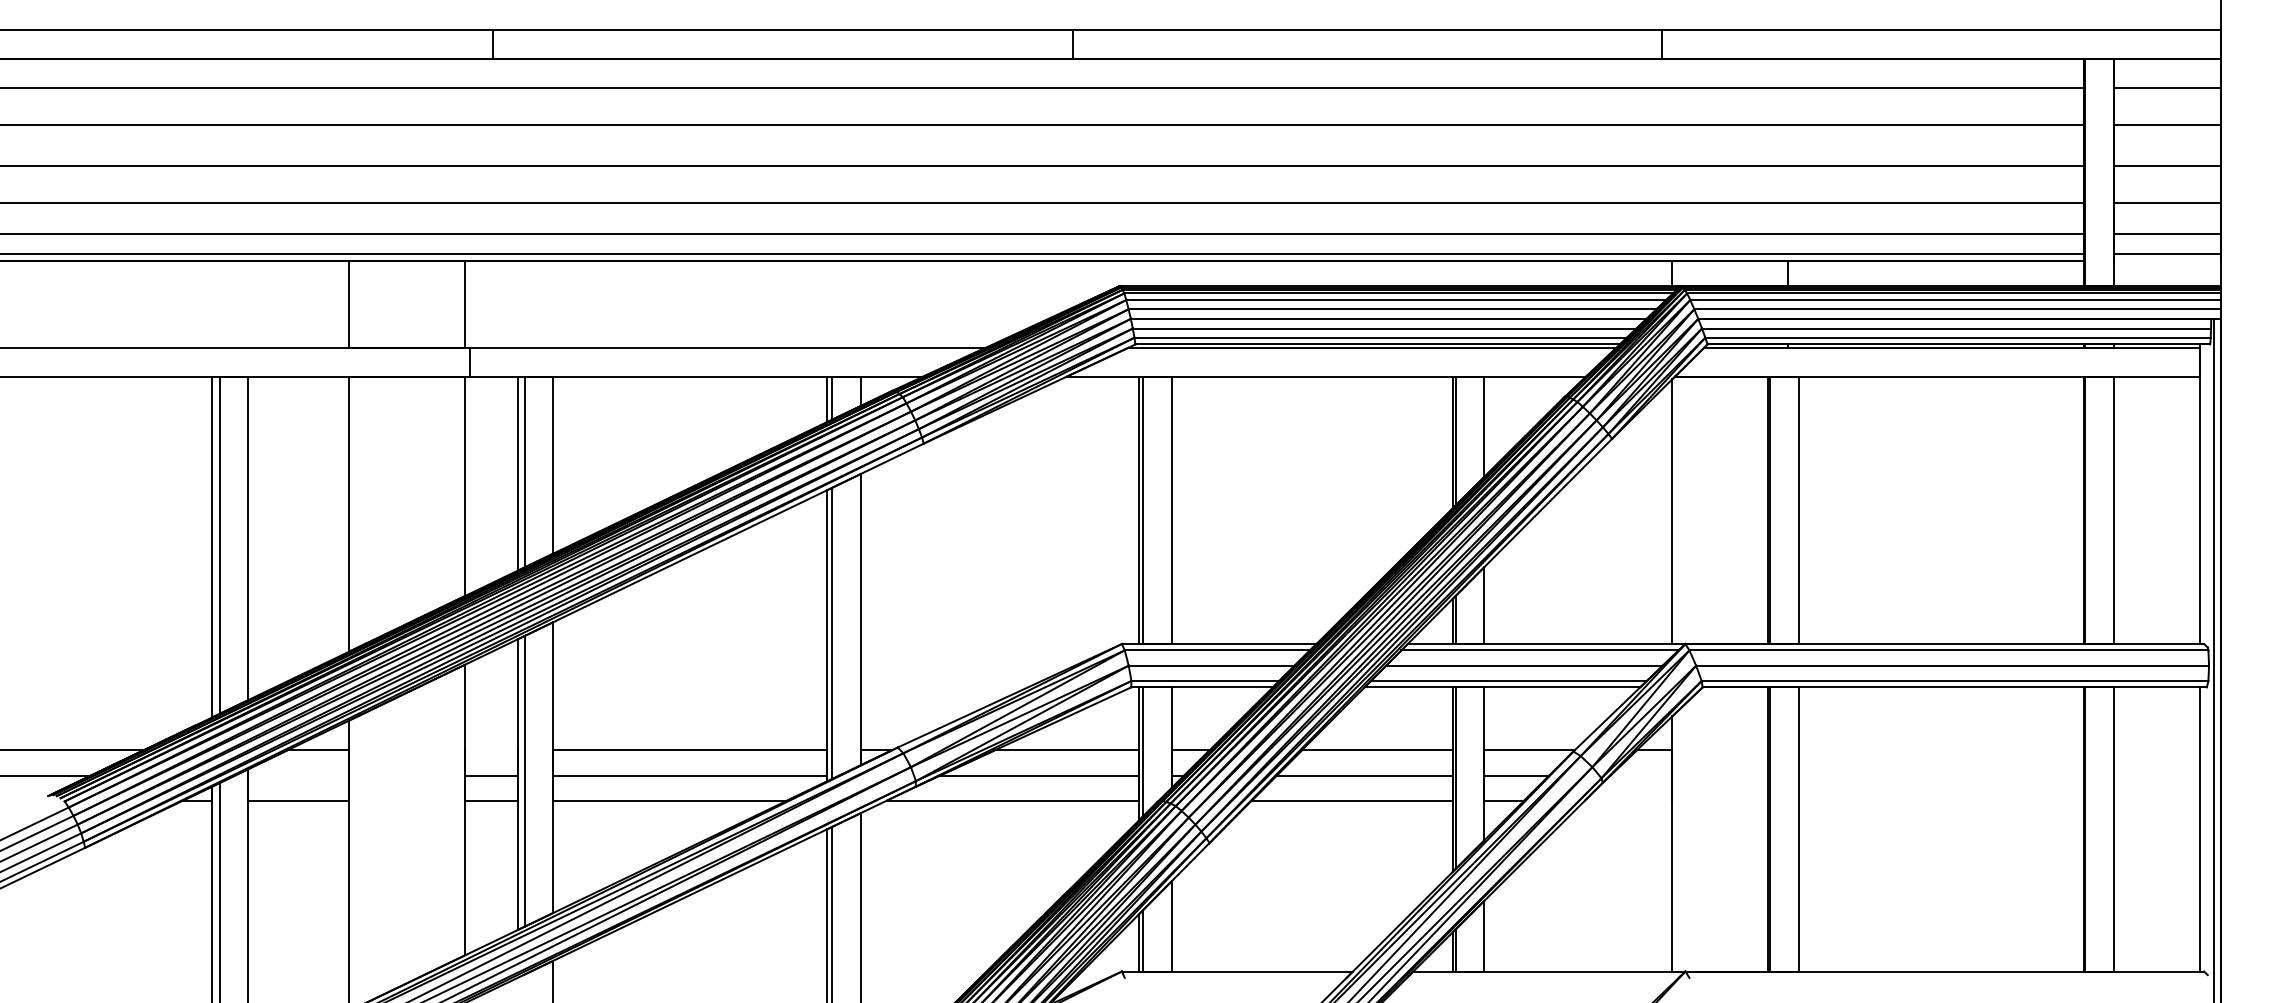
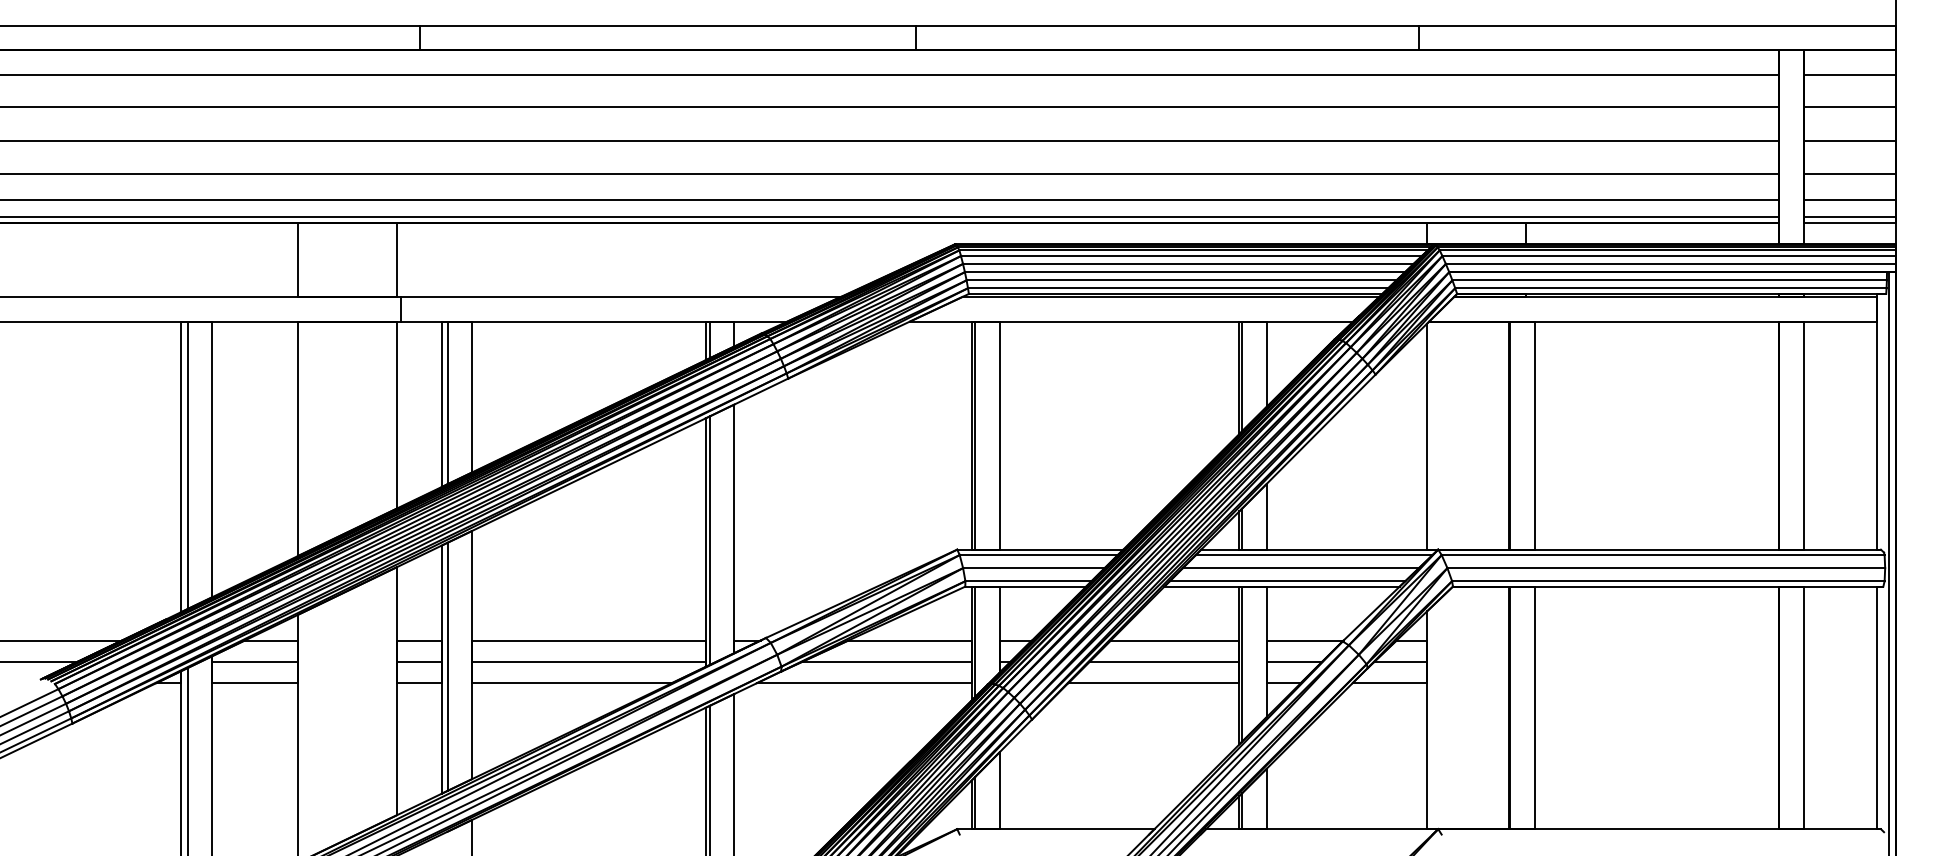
line: (2167, 261) -> (1849, 223), added
line: (491, 750) -> (419, 640), added
line: (298, 775) -> (254, 661), added
line: (1641, 775) -> (1400, 661), added
line: (1628, 800) -> (1389, 683), added

